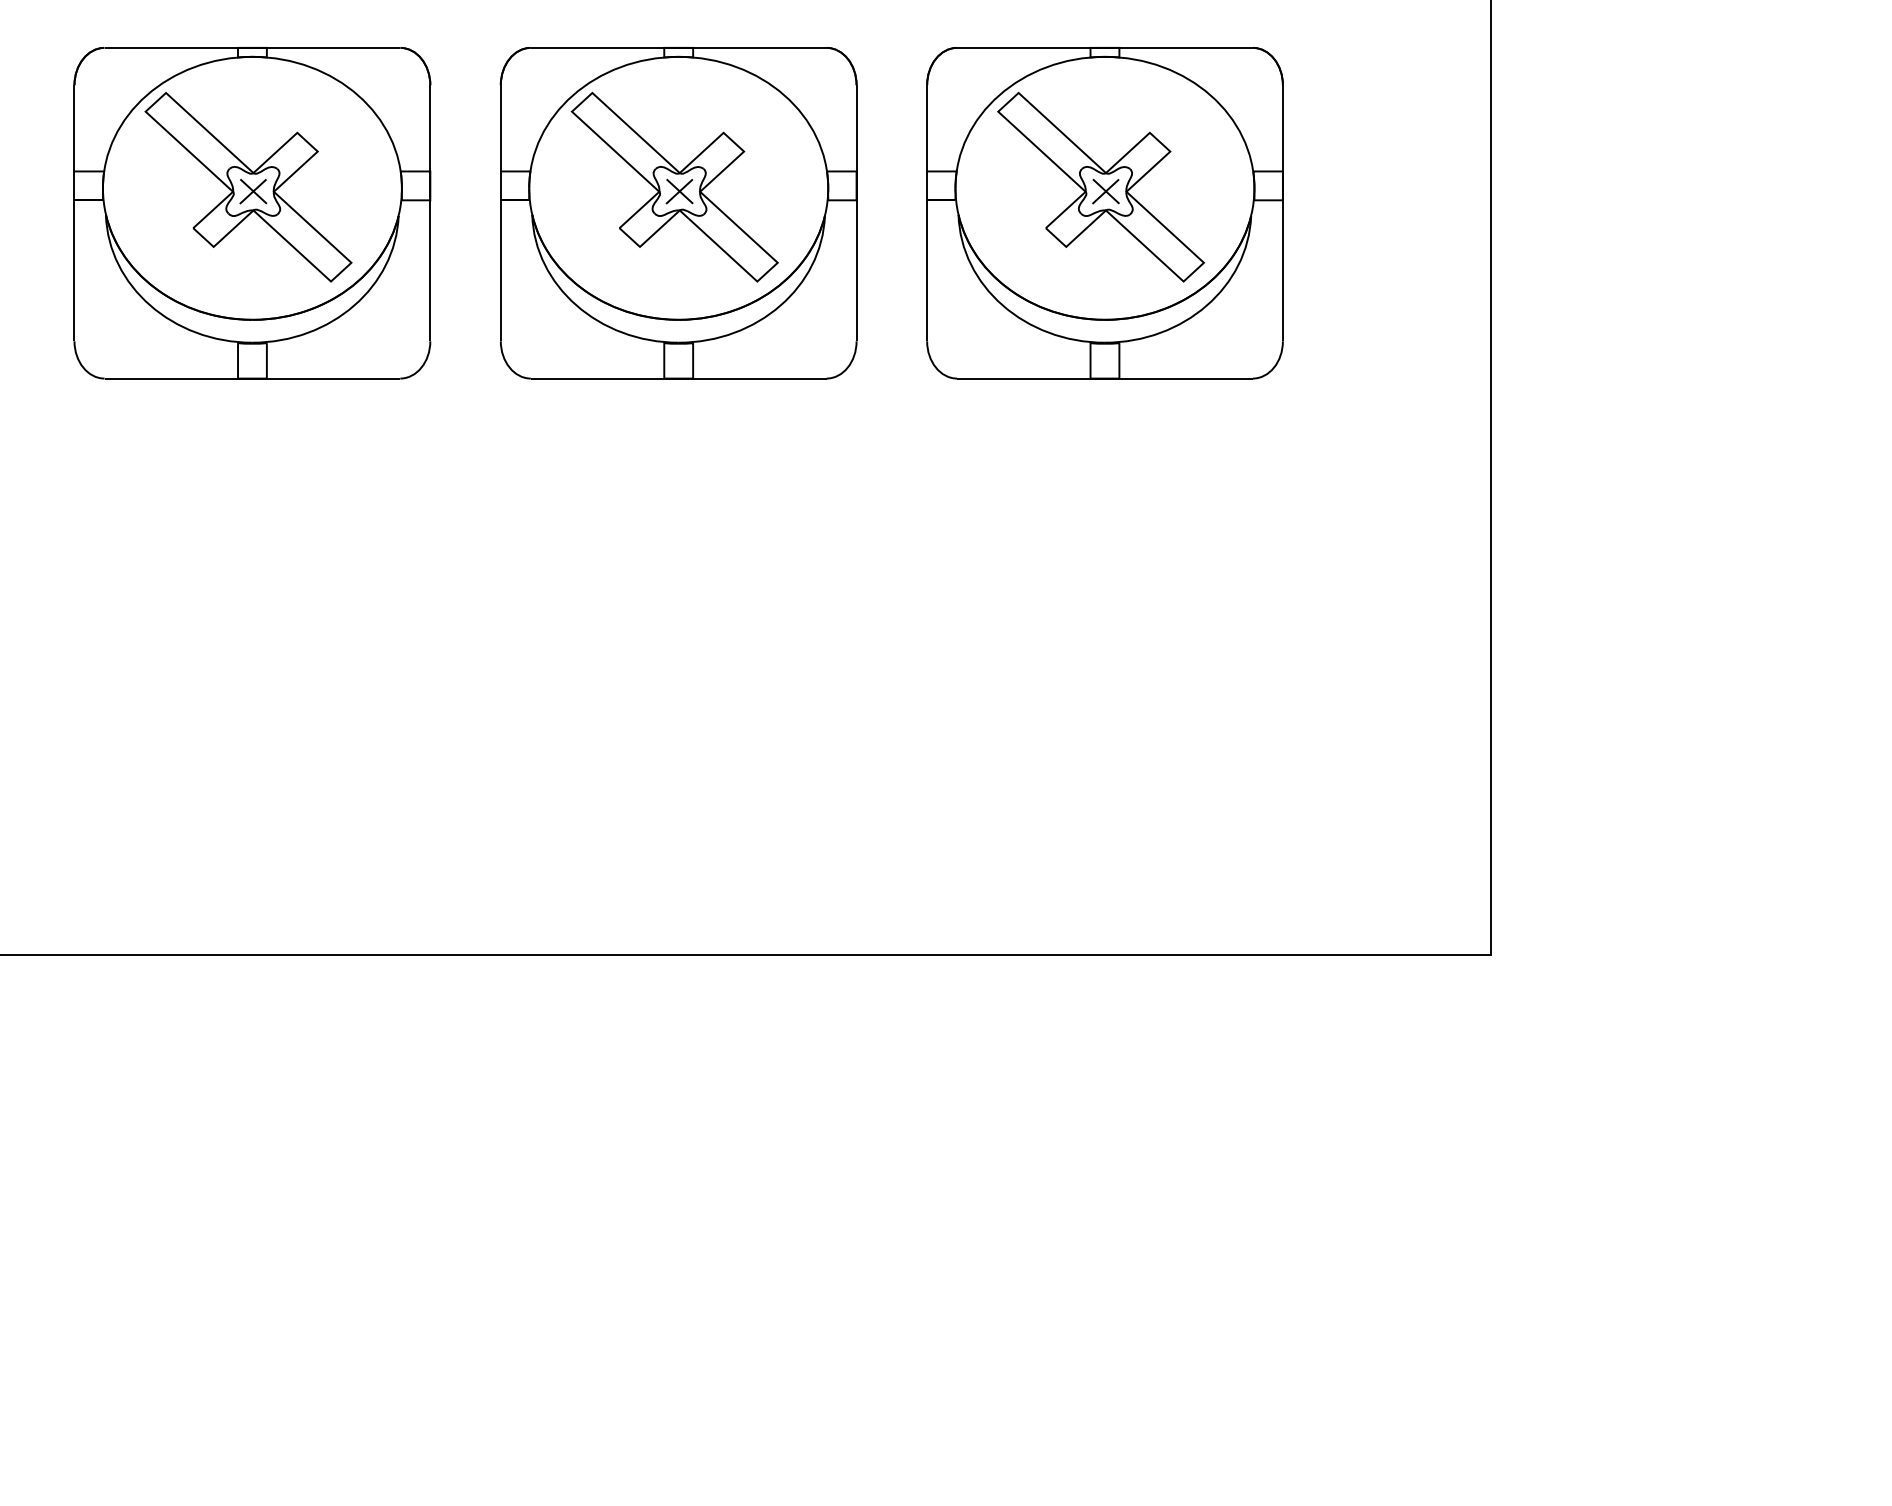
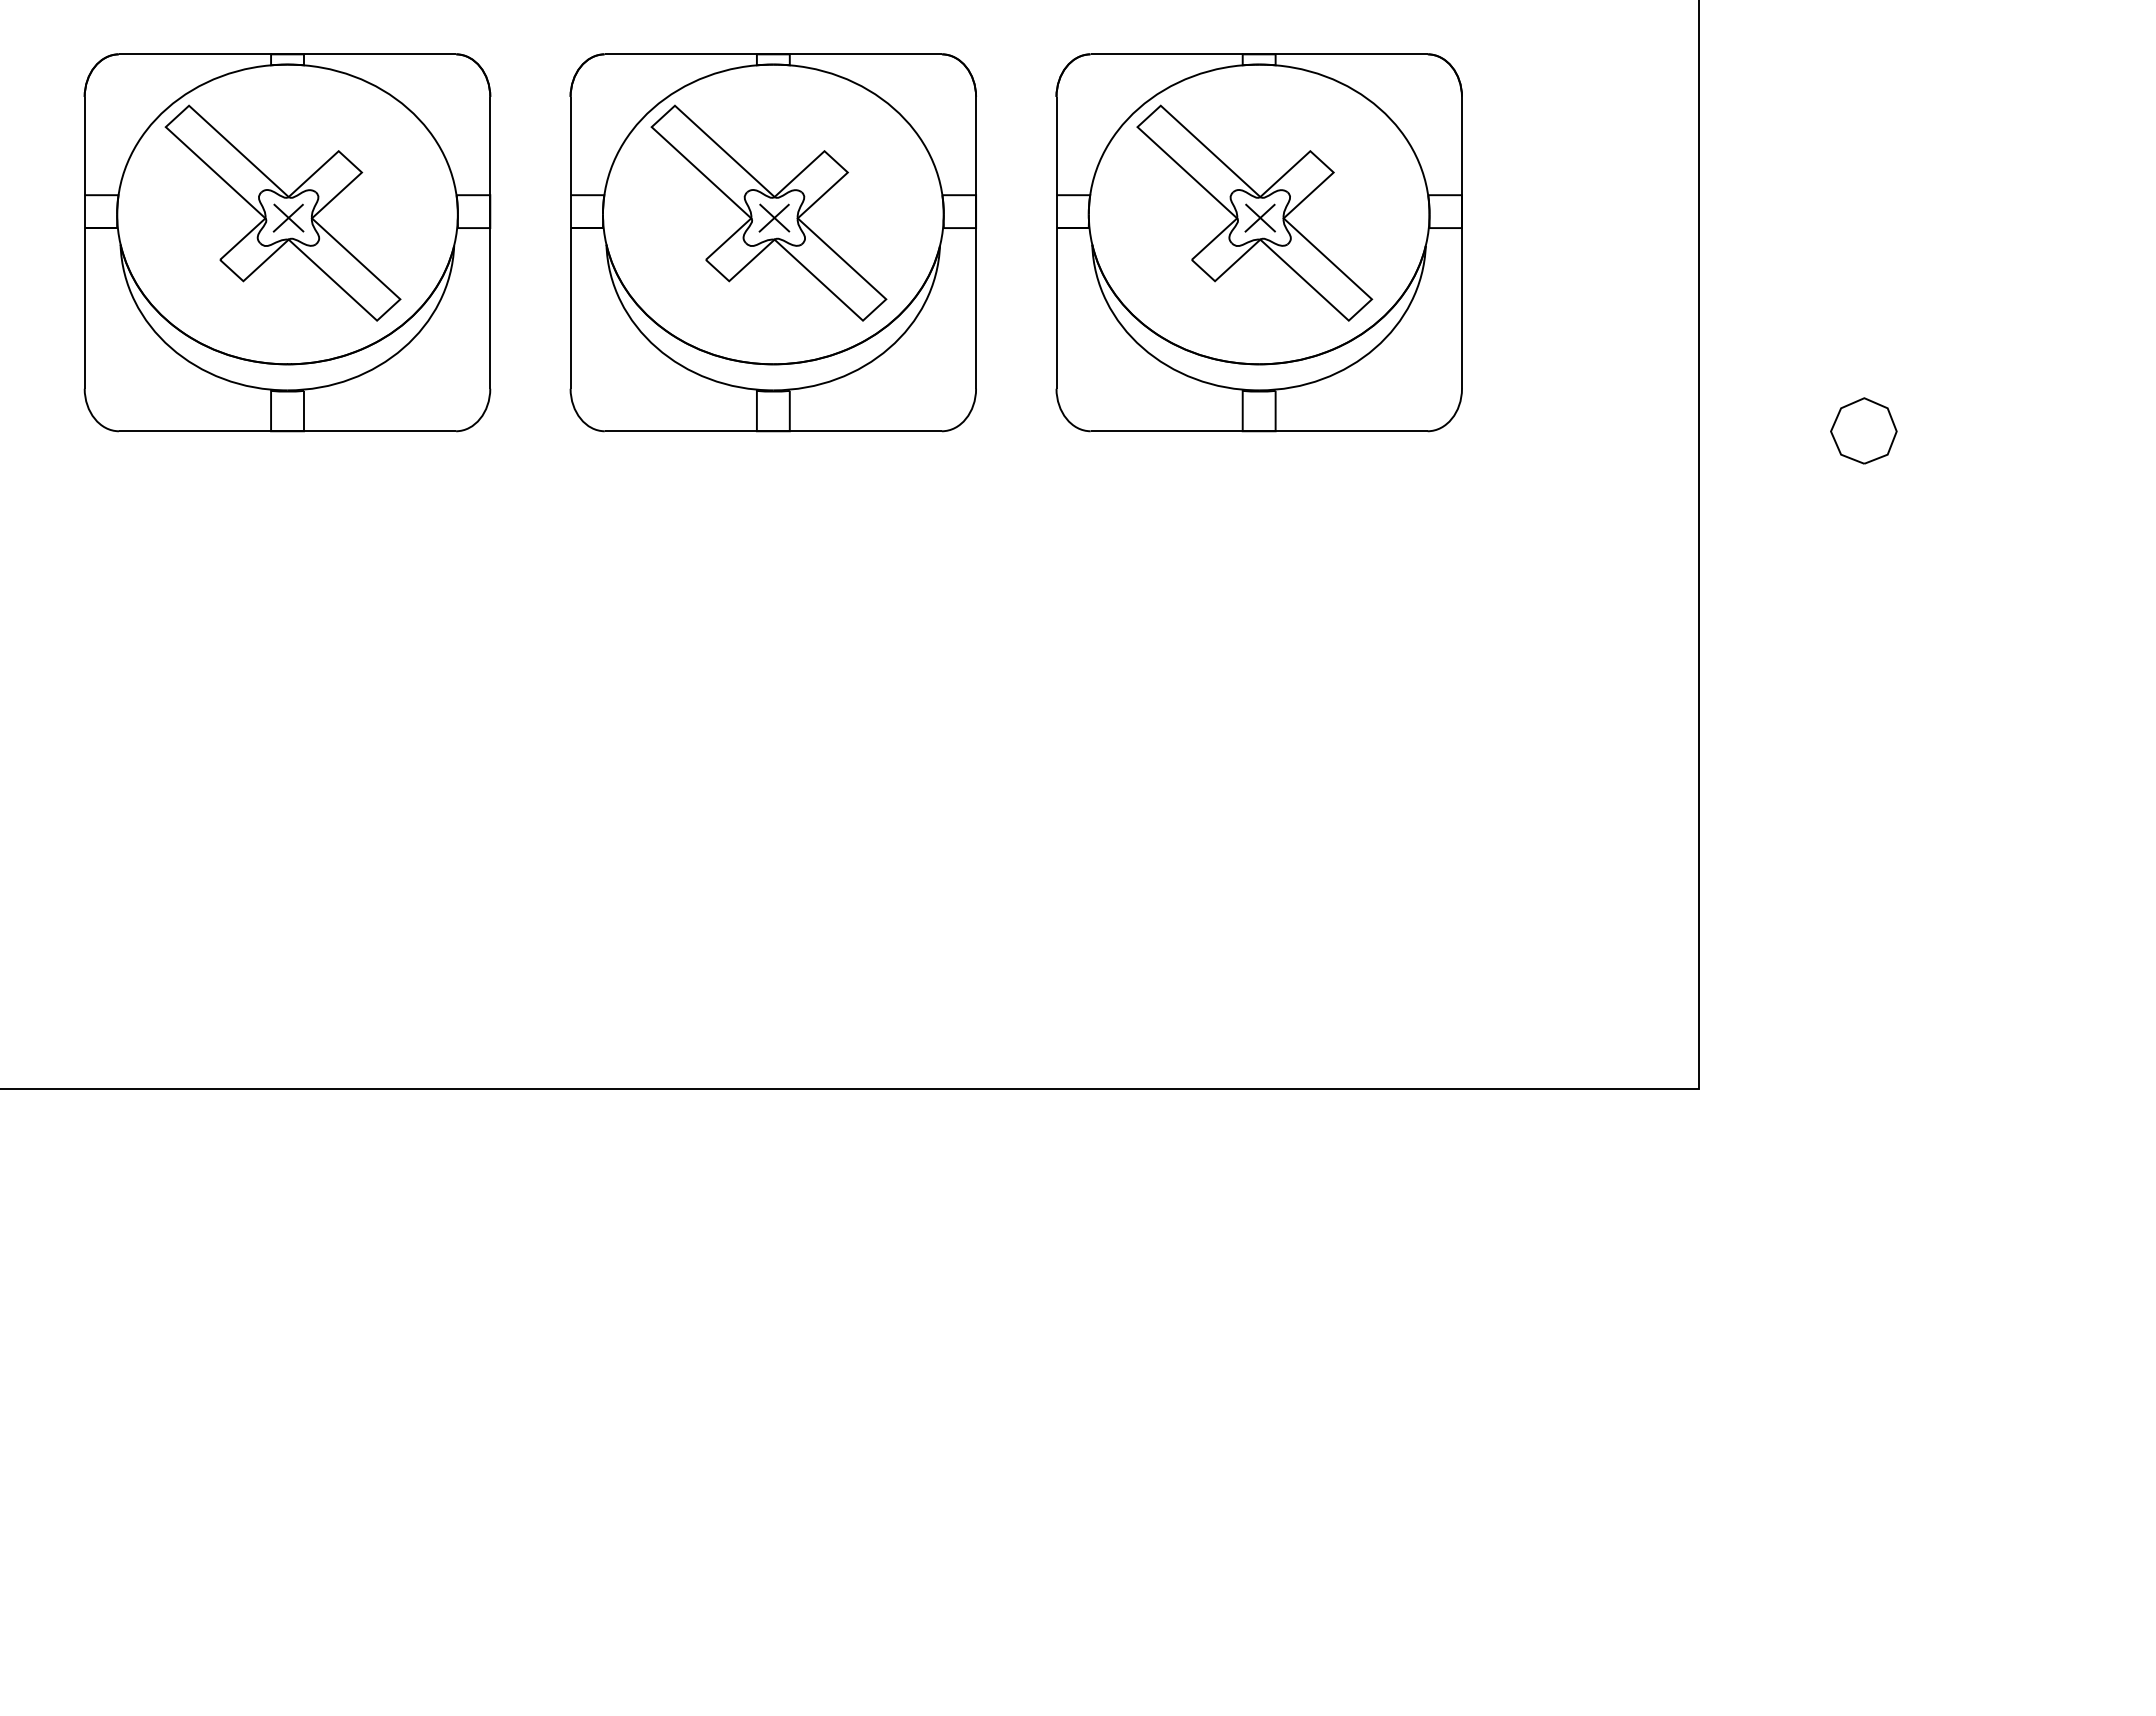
part: (1635, 377) -> (1863, 430), added

